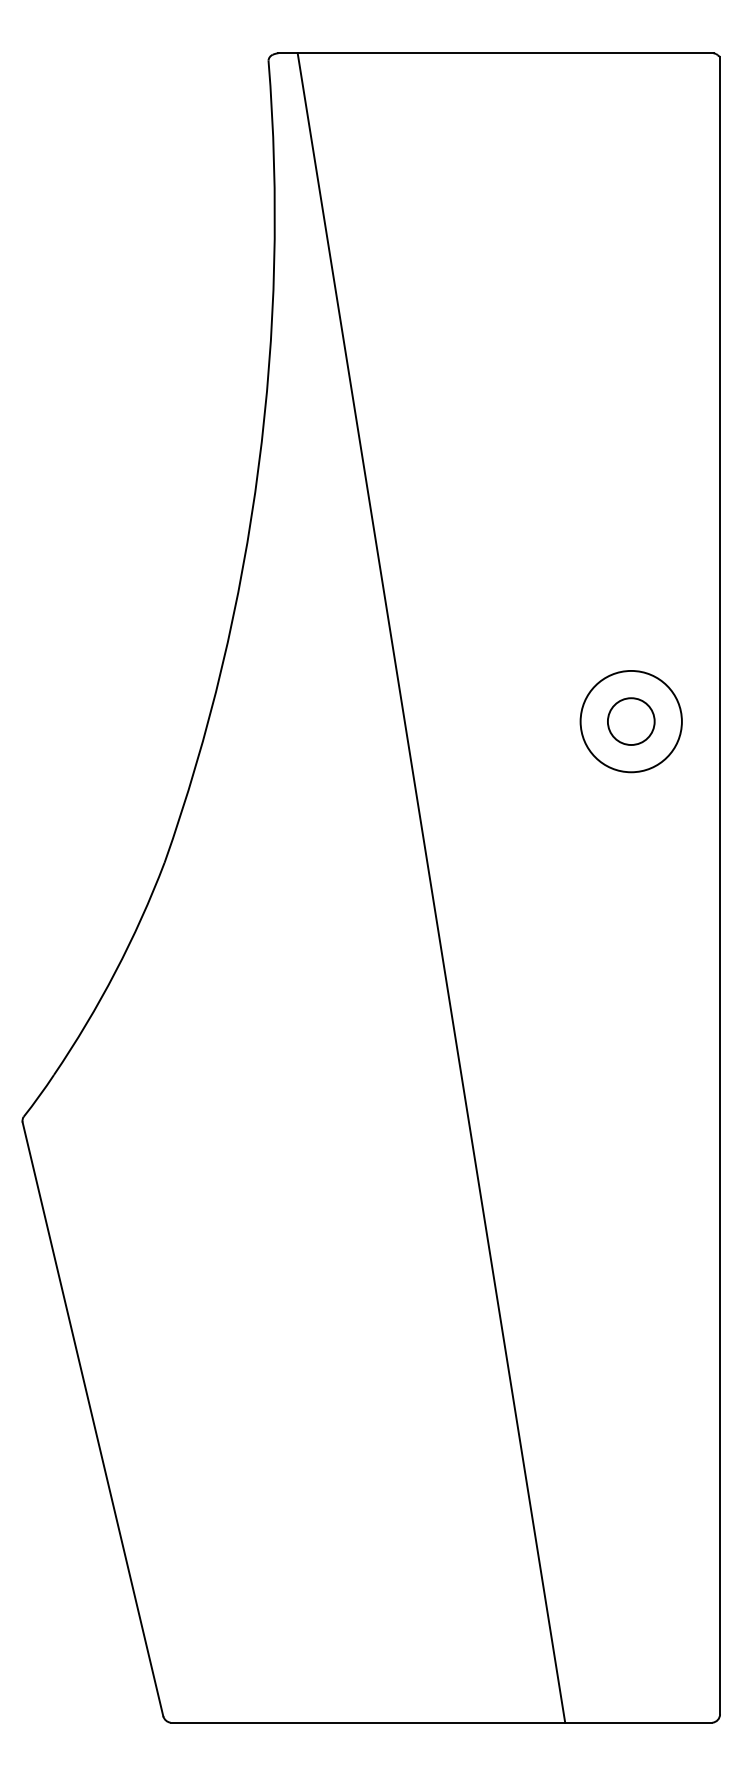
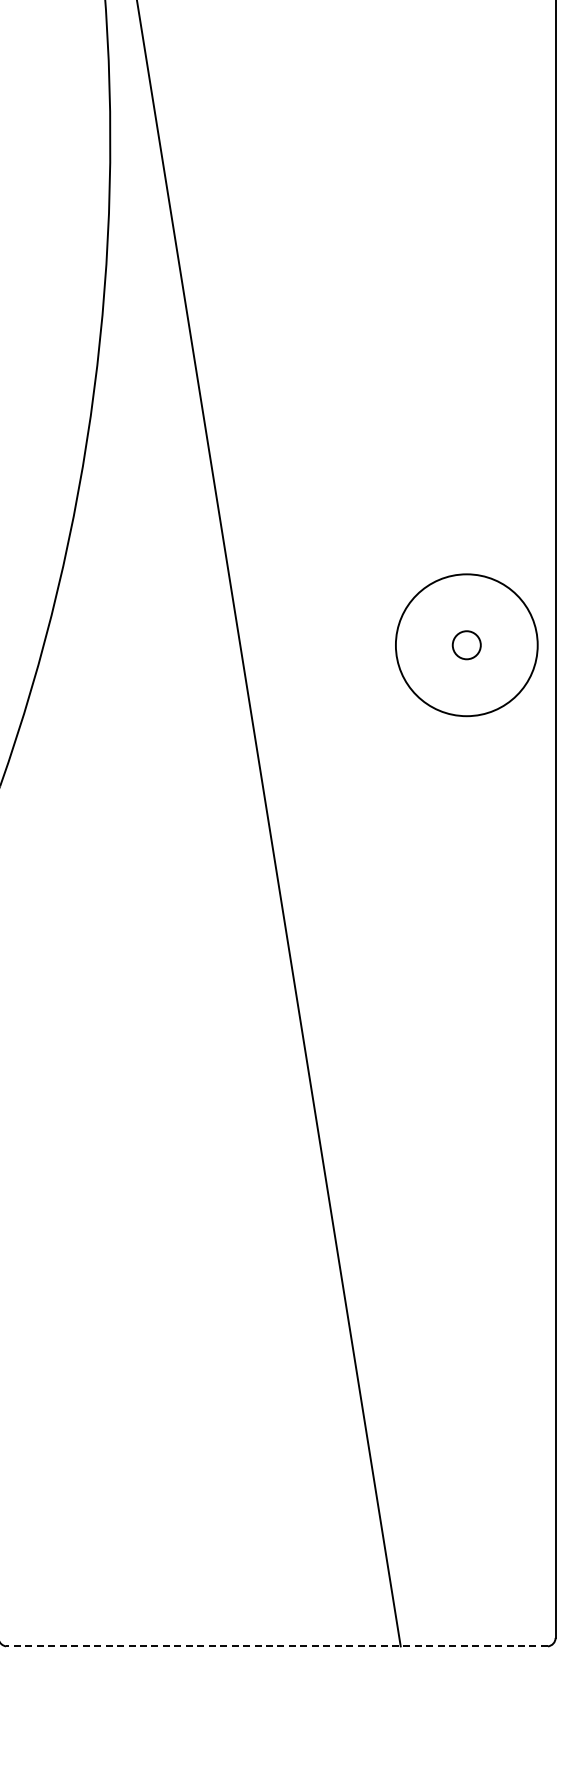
circle: (630, 721) -> (466, 645), size x0.6
circle: (630, 721) -> (466, 645), size x1.4
line: (441, 1722) -> (277, 1646), solid -> dashed

